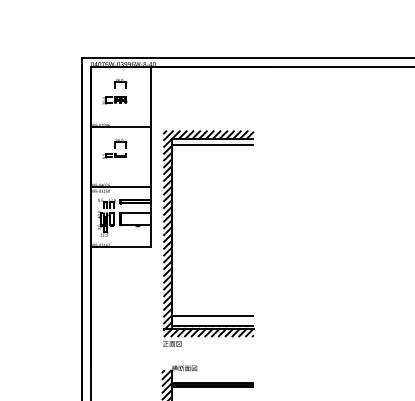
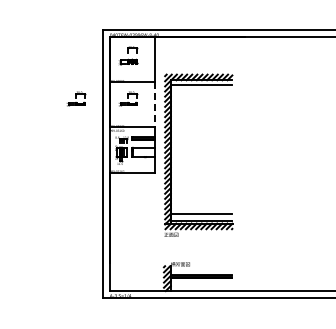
part: (46, 148) -> (76, 98), added
line: (149, 156) -> (154, 104), solid -> dashed
part: (172, 237) -> (171, 154), moved

